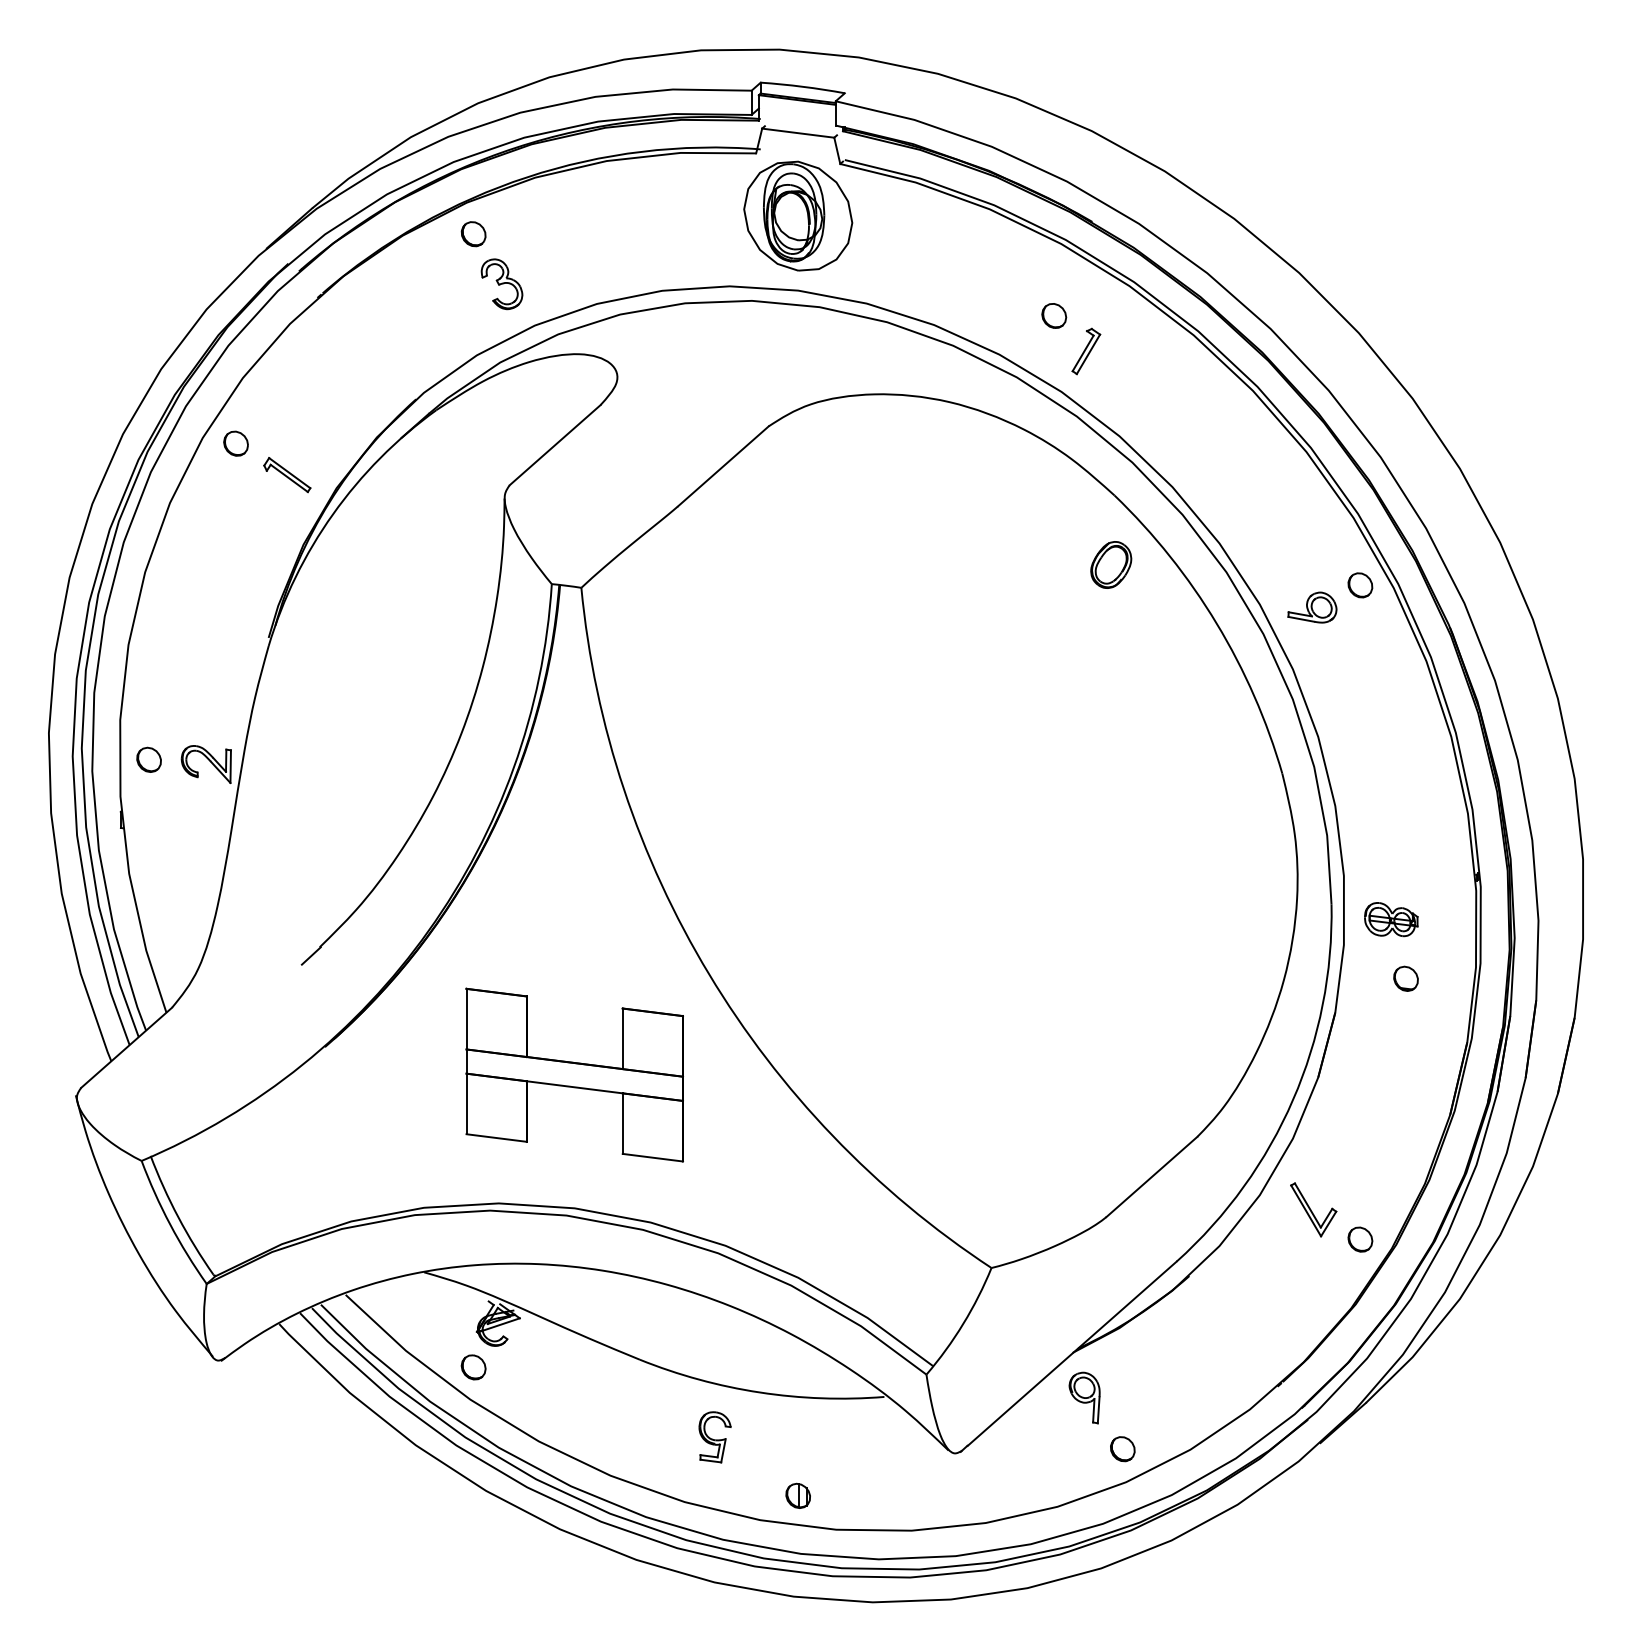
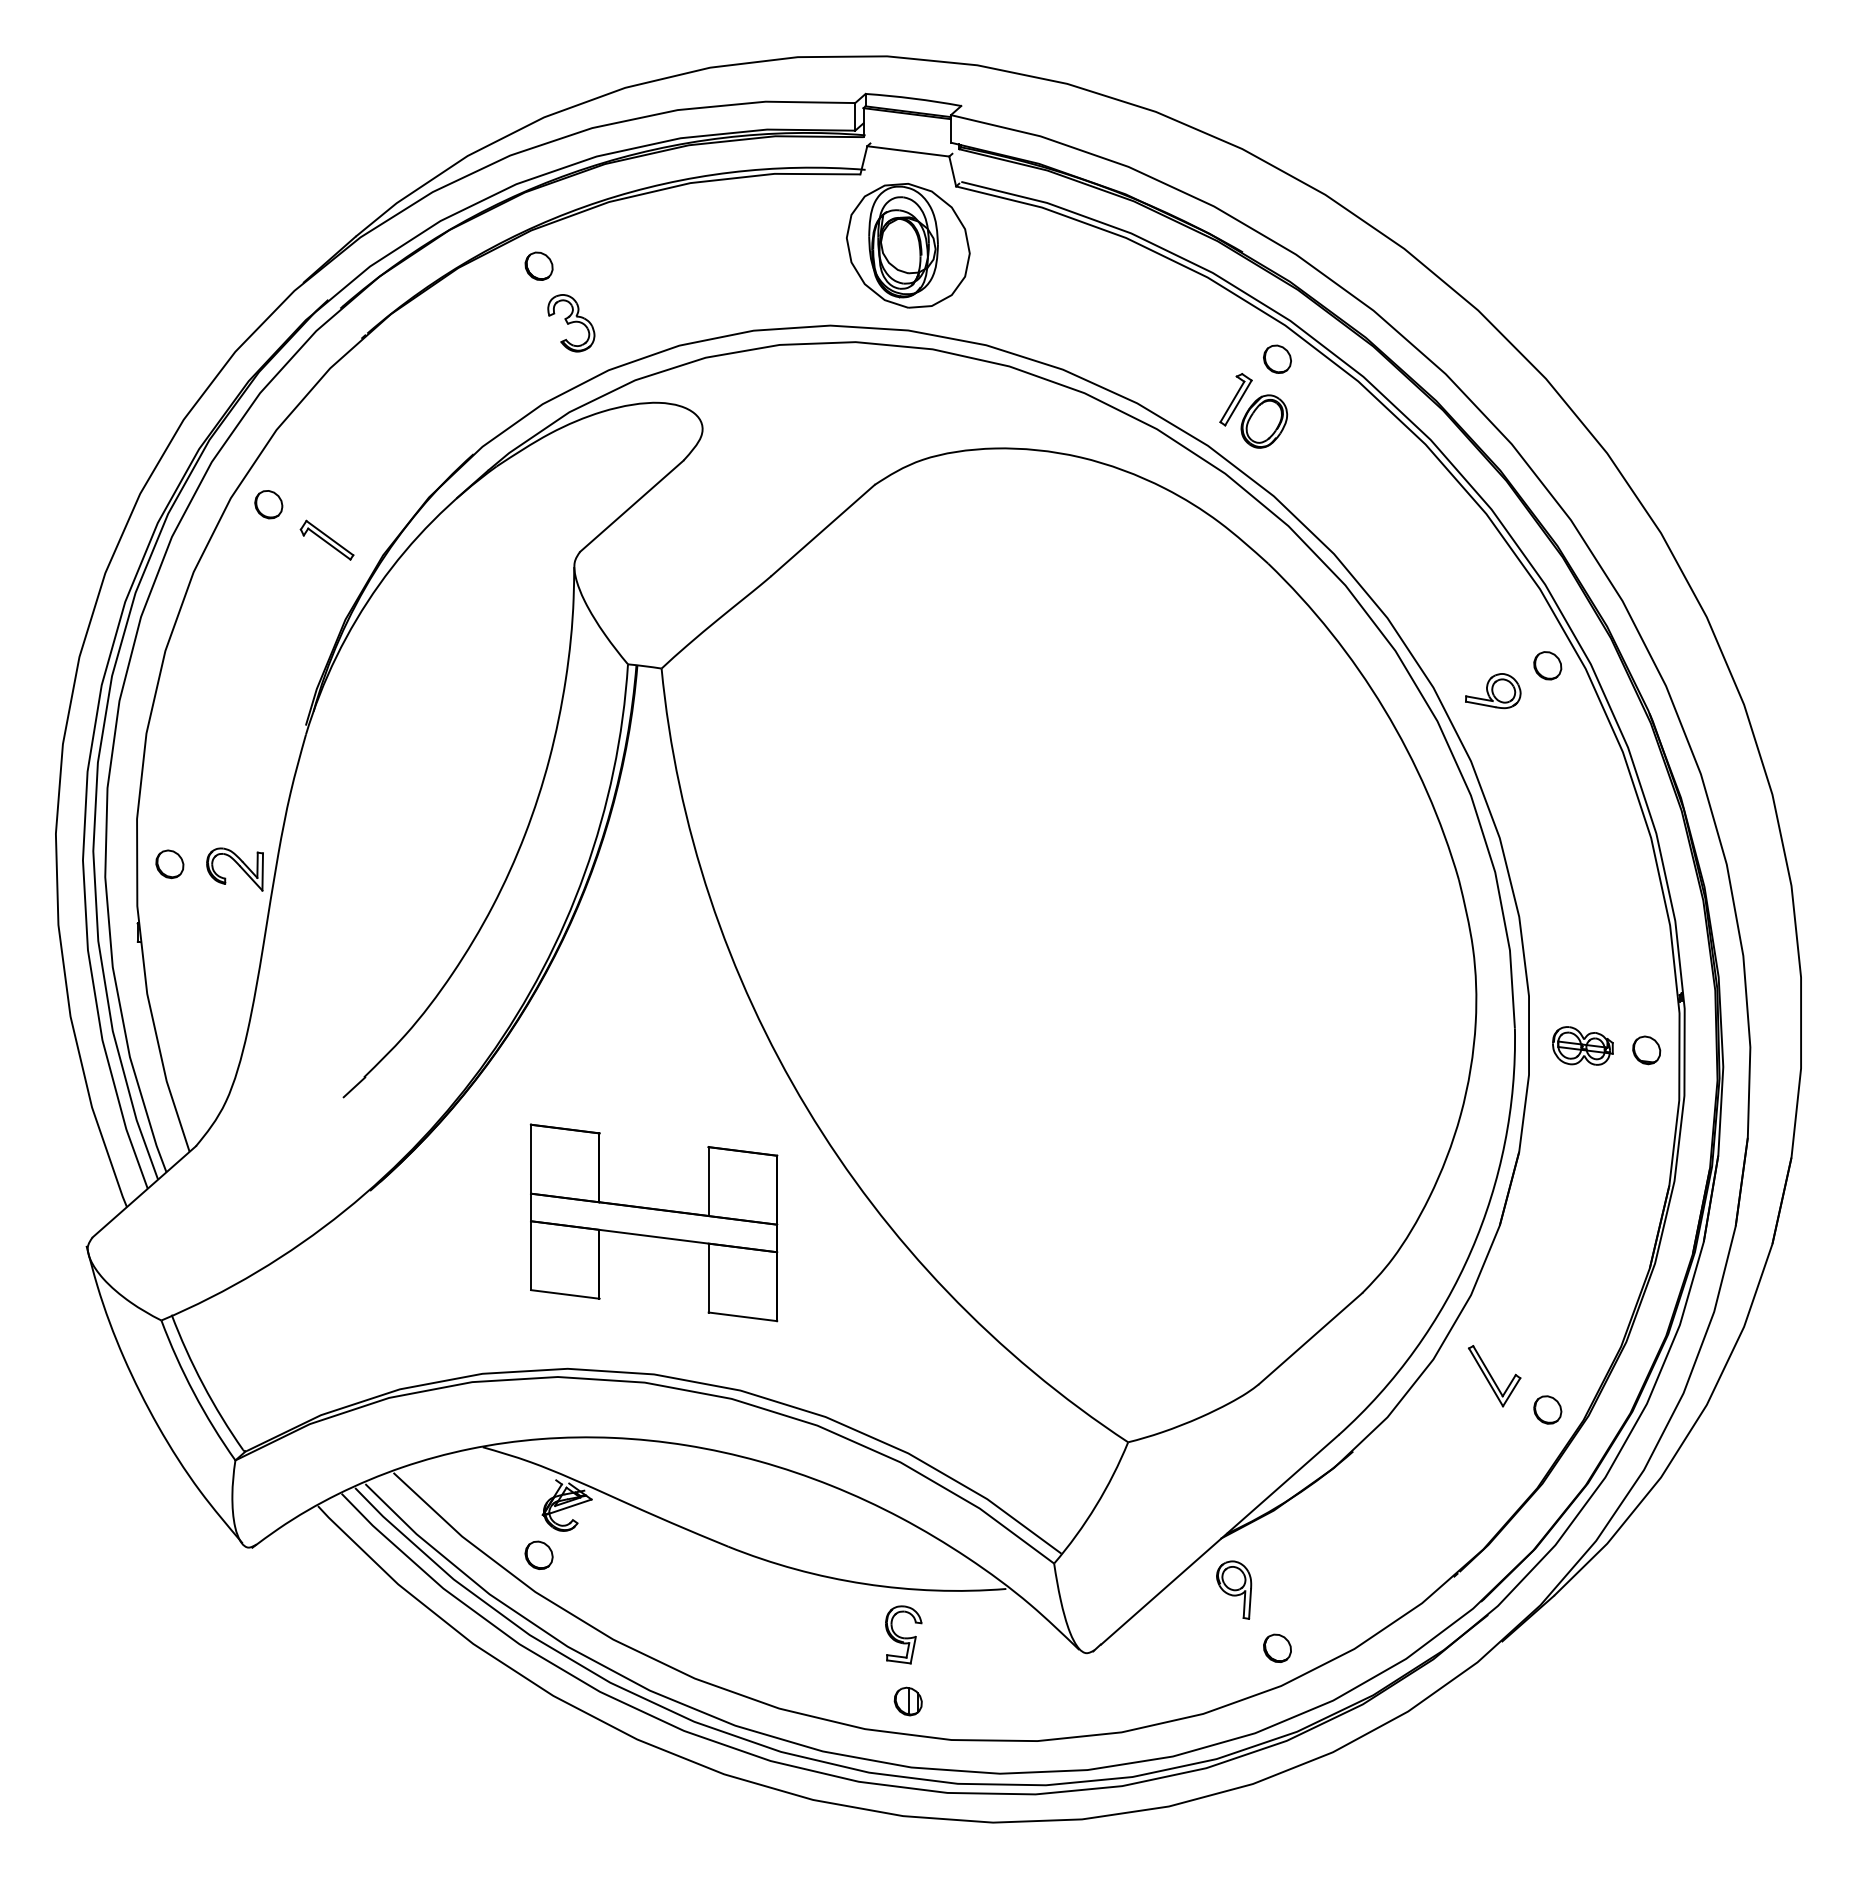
part: (1054, 315) -> (1277, 358), moved
part: (1111, 564) -> (1264, 421), moved
part: (1405, 978) -> (1646, 1050), moved
part: (714, 1436) -> (903, 1634), moved

